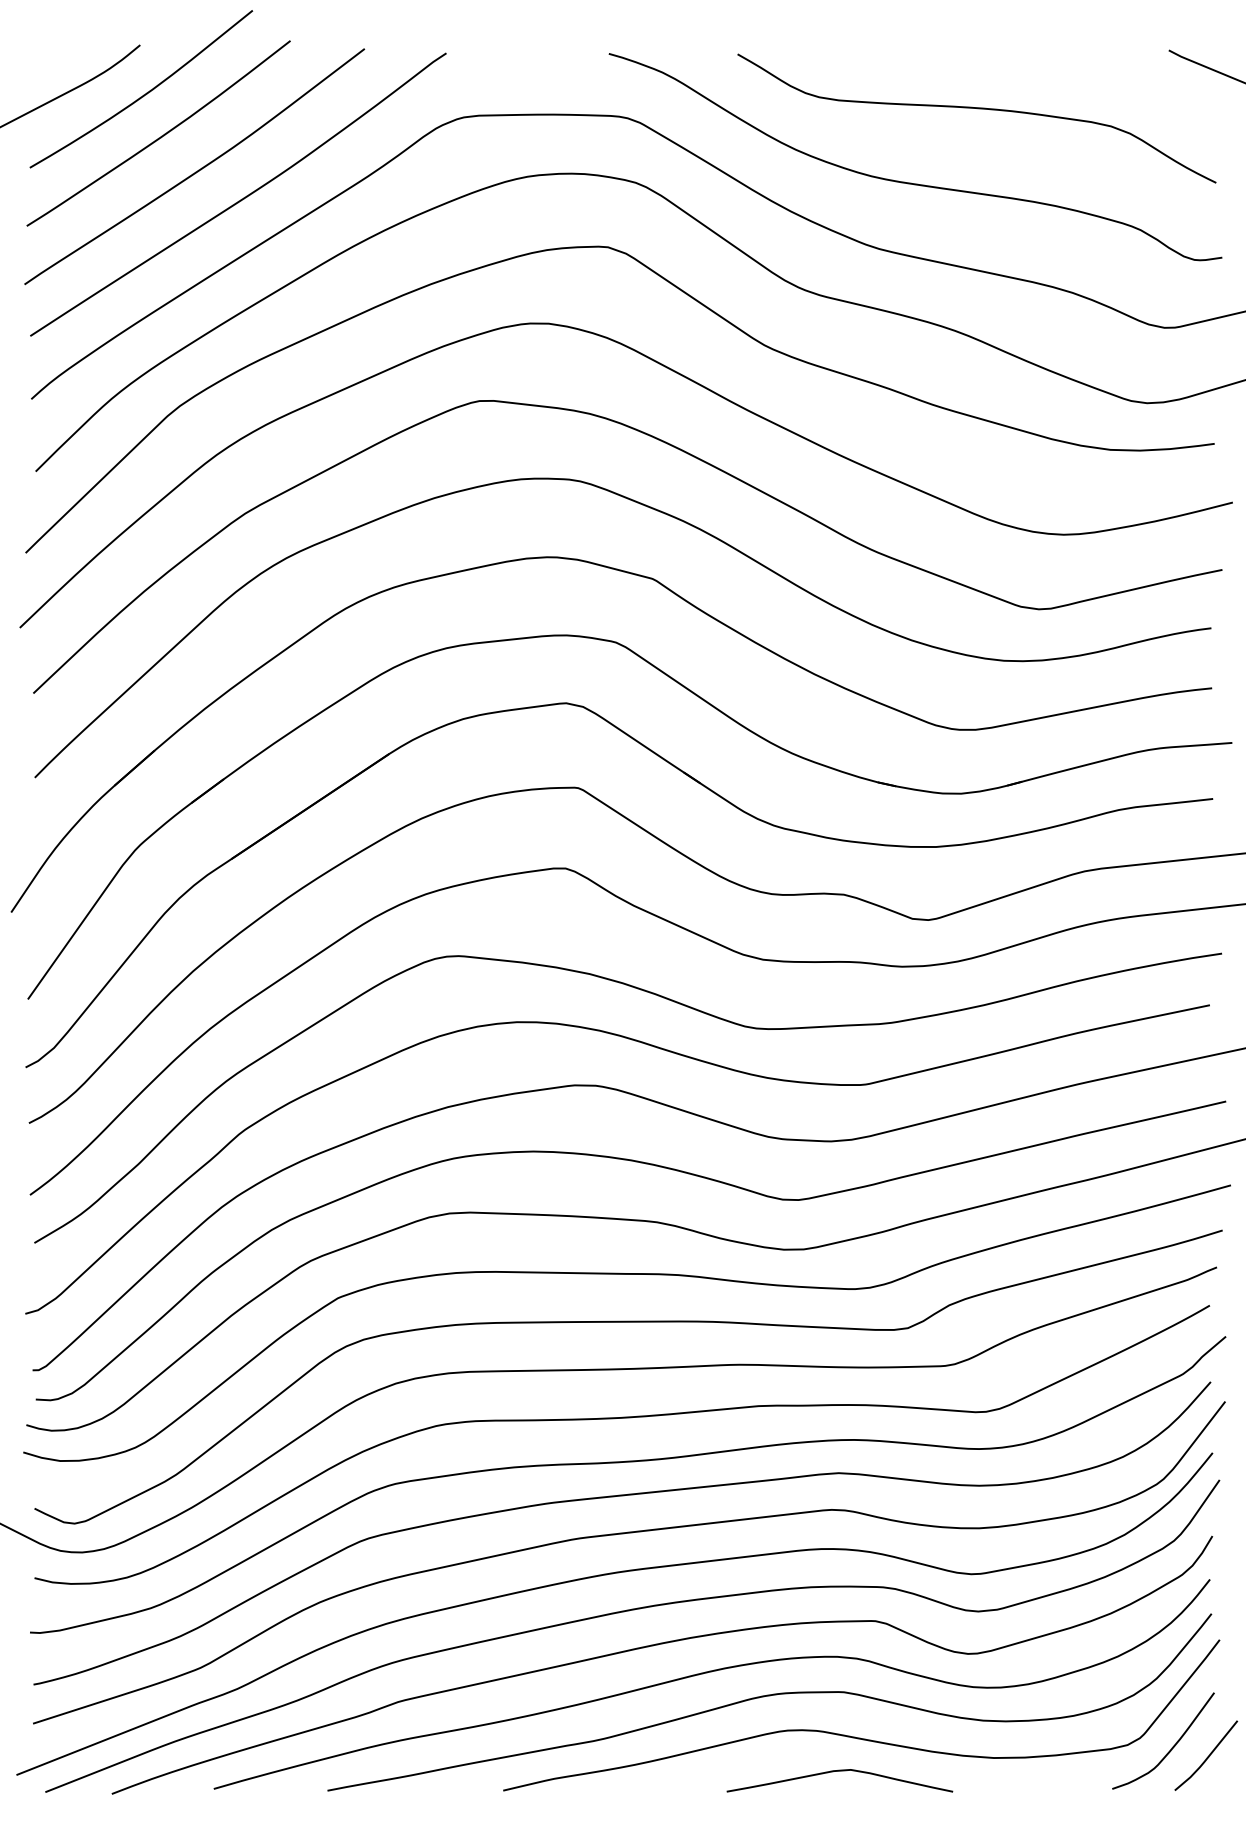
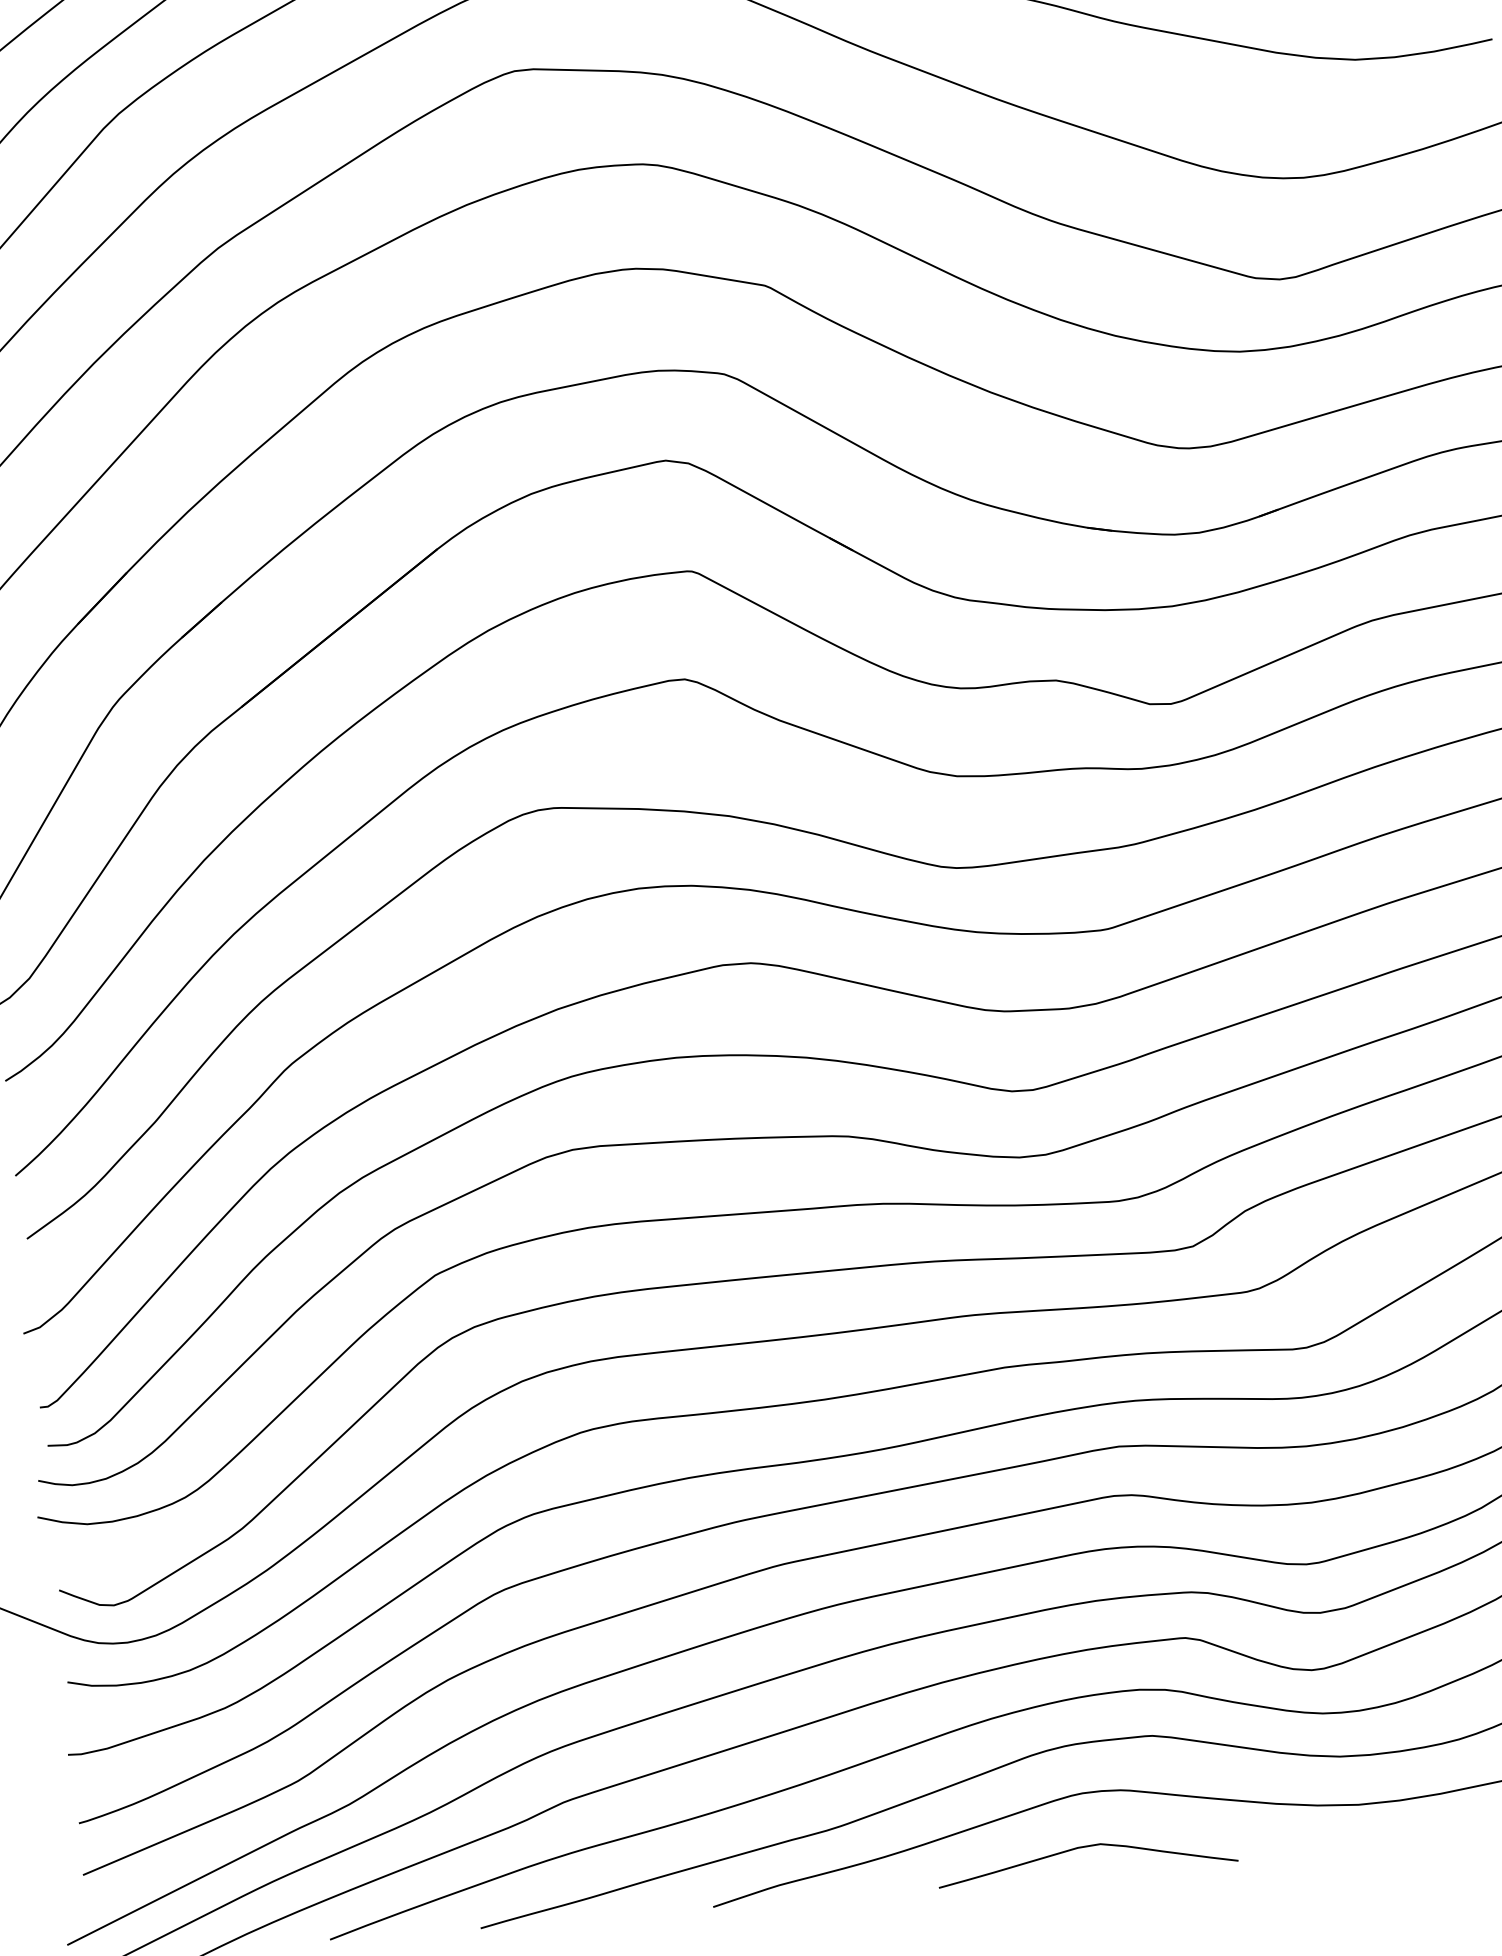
curve: (839, 1771) -> (1085, 1847), moved

